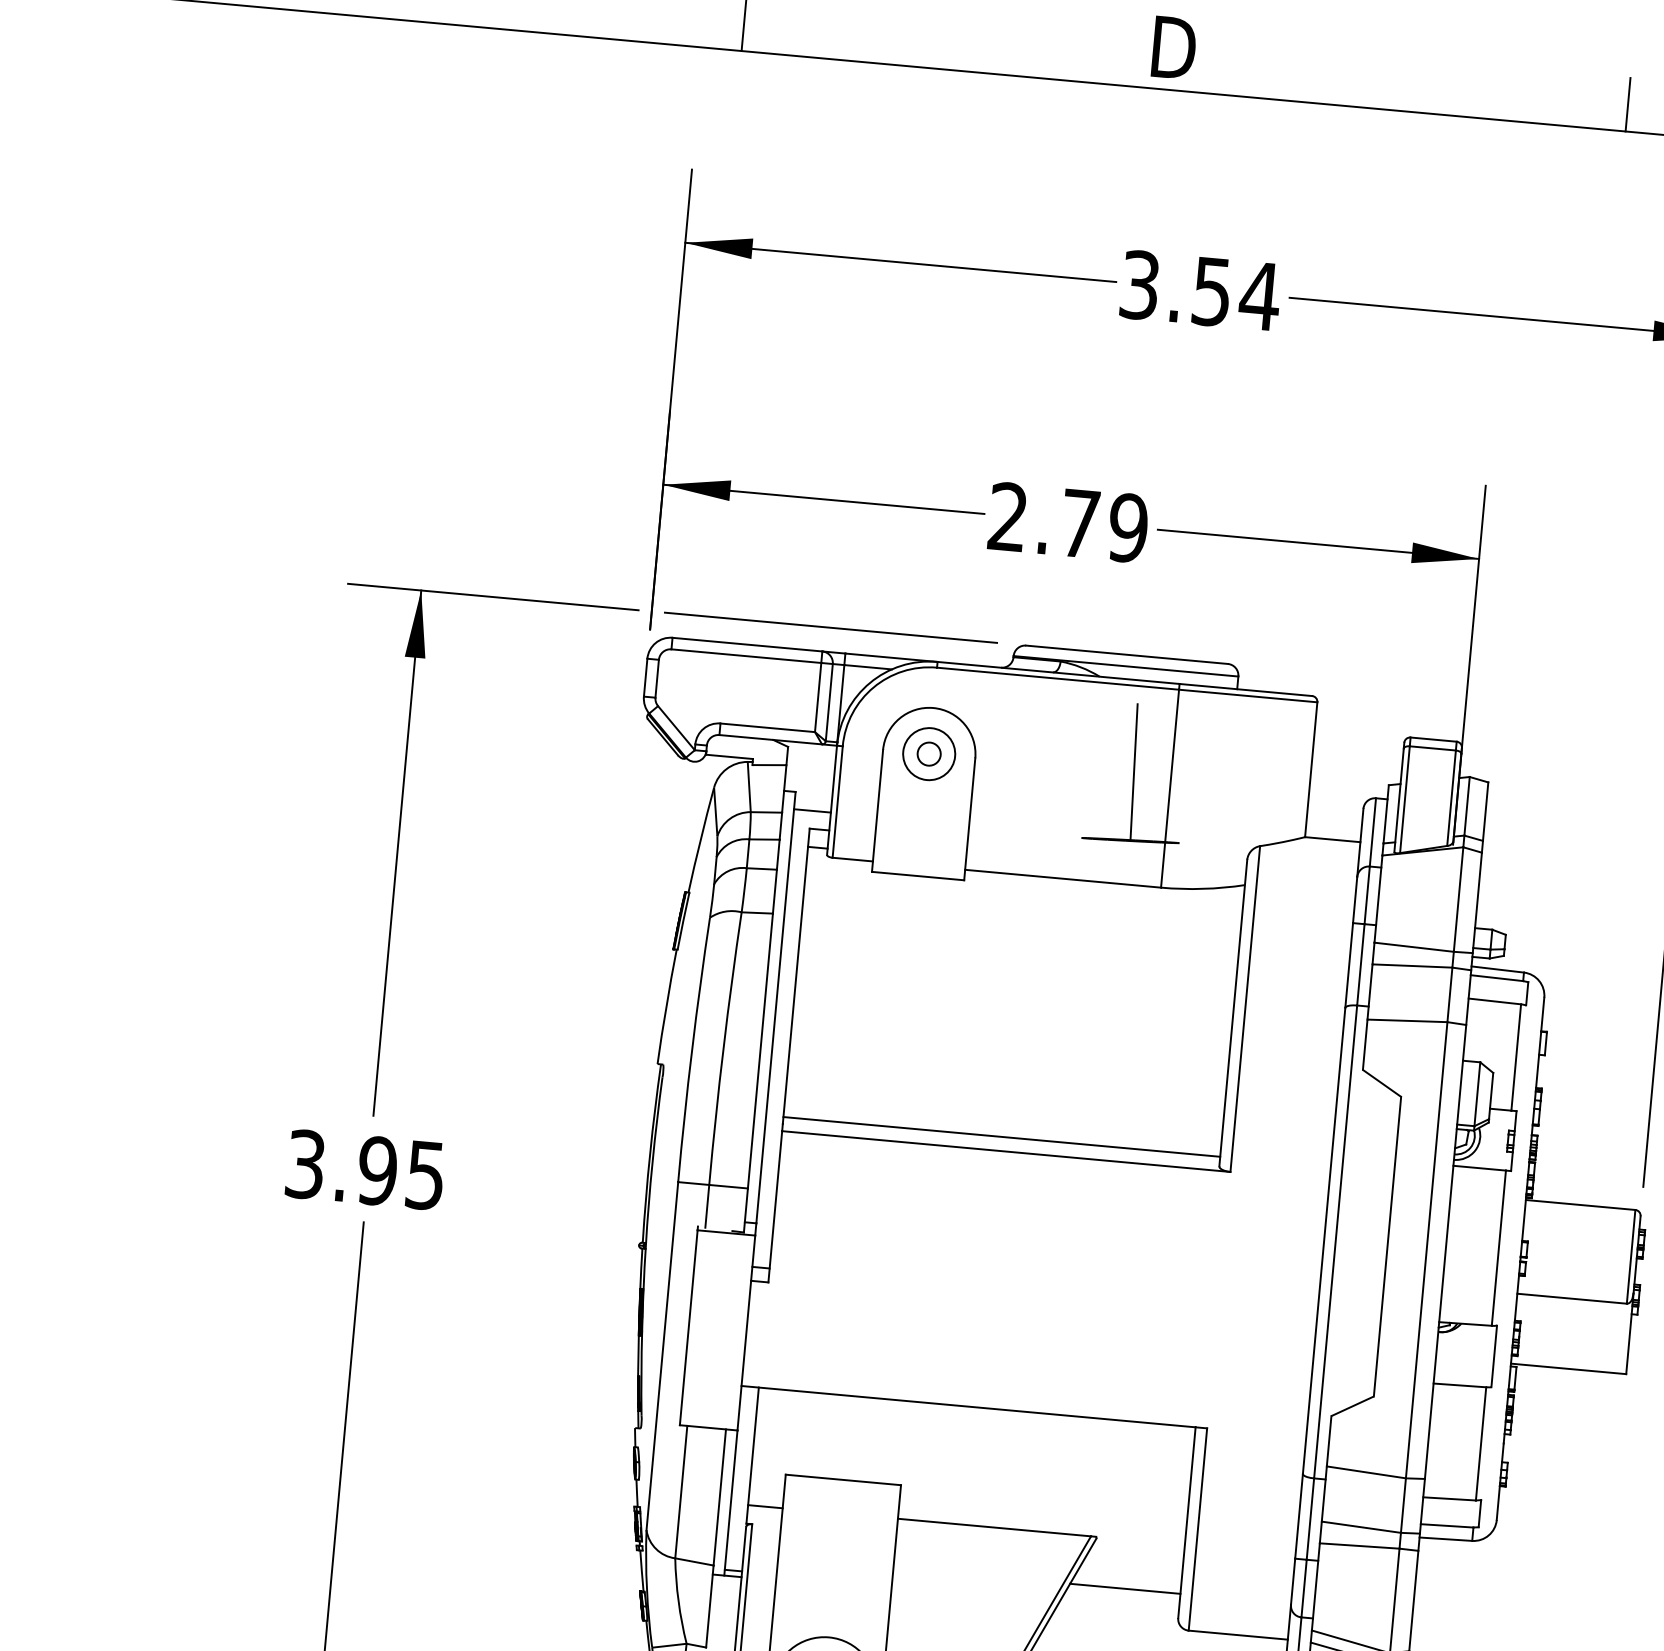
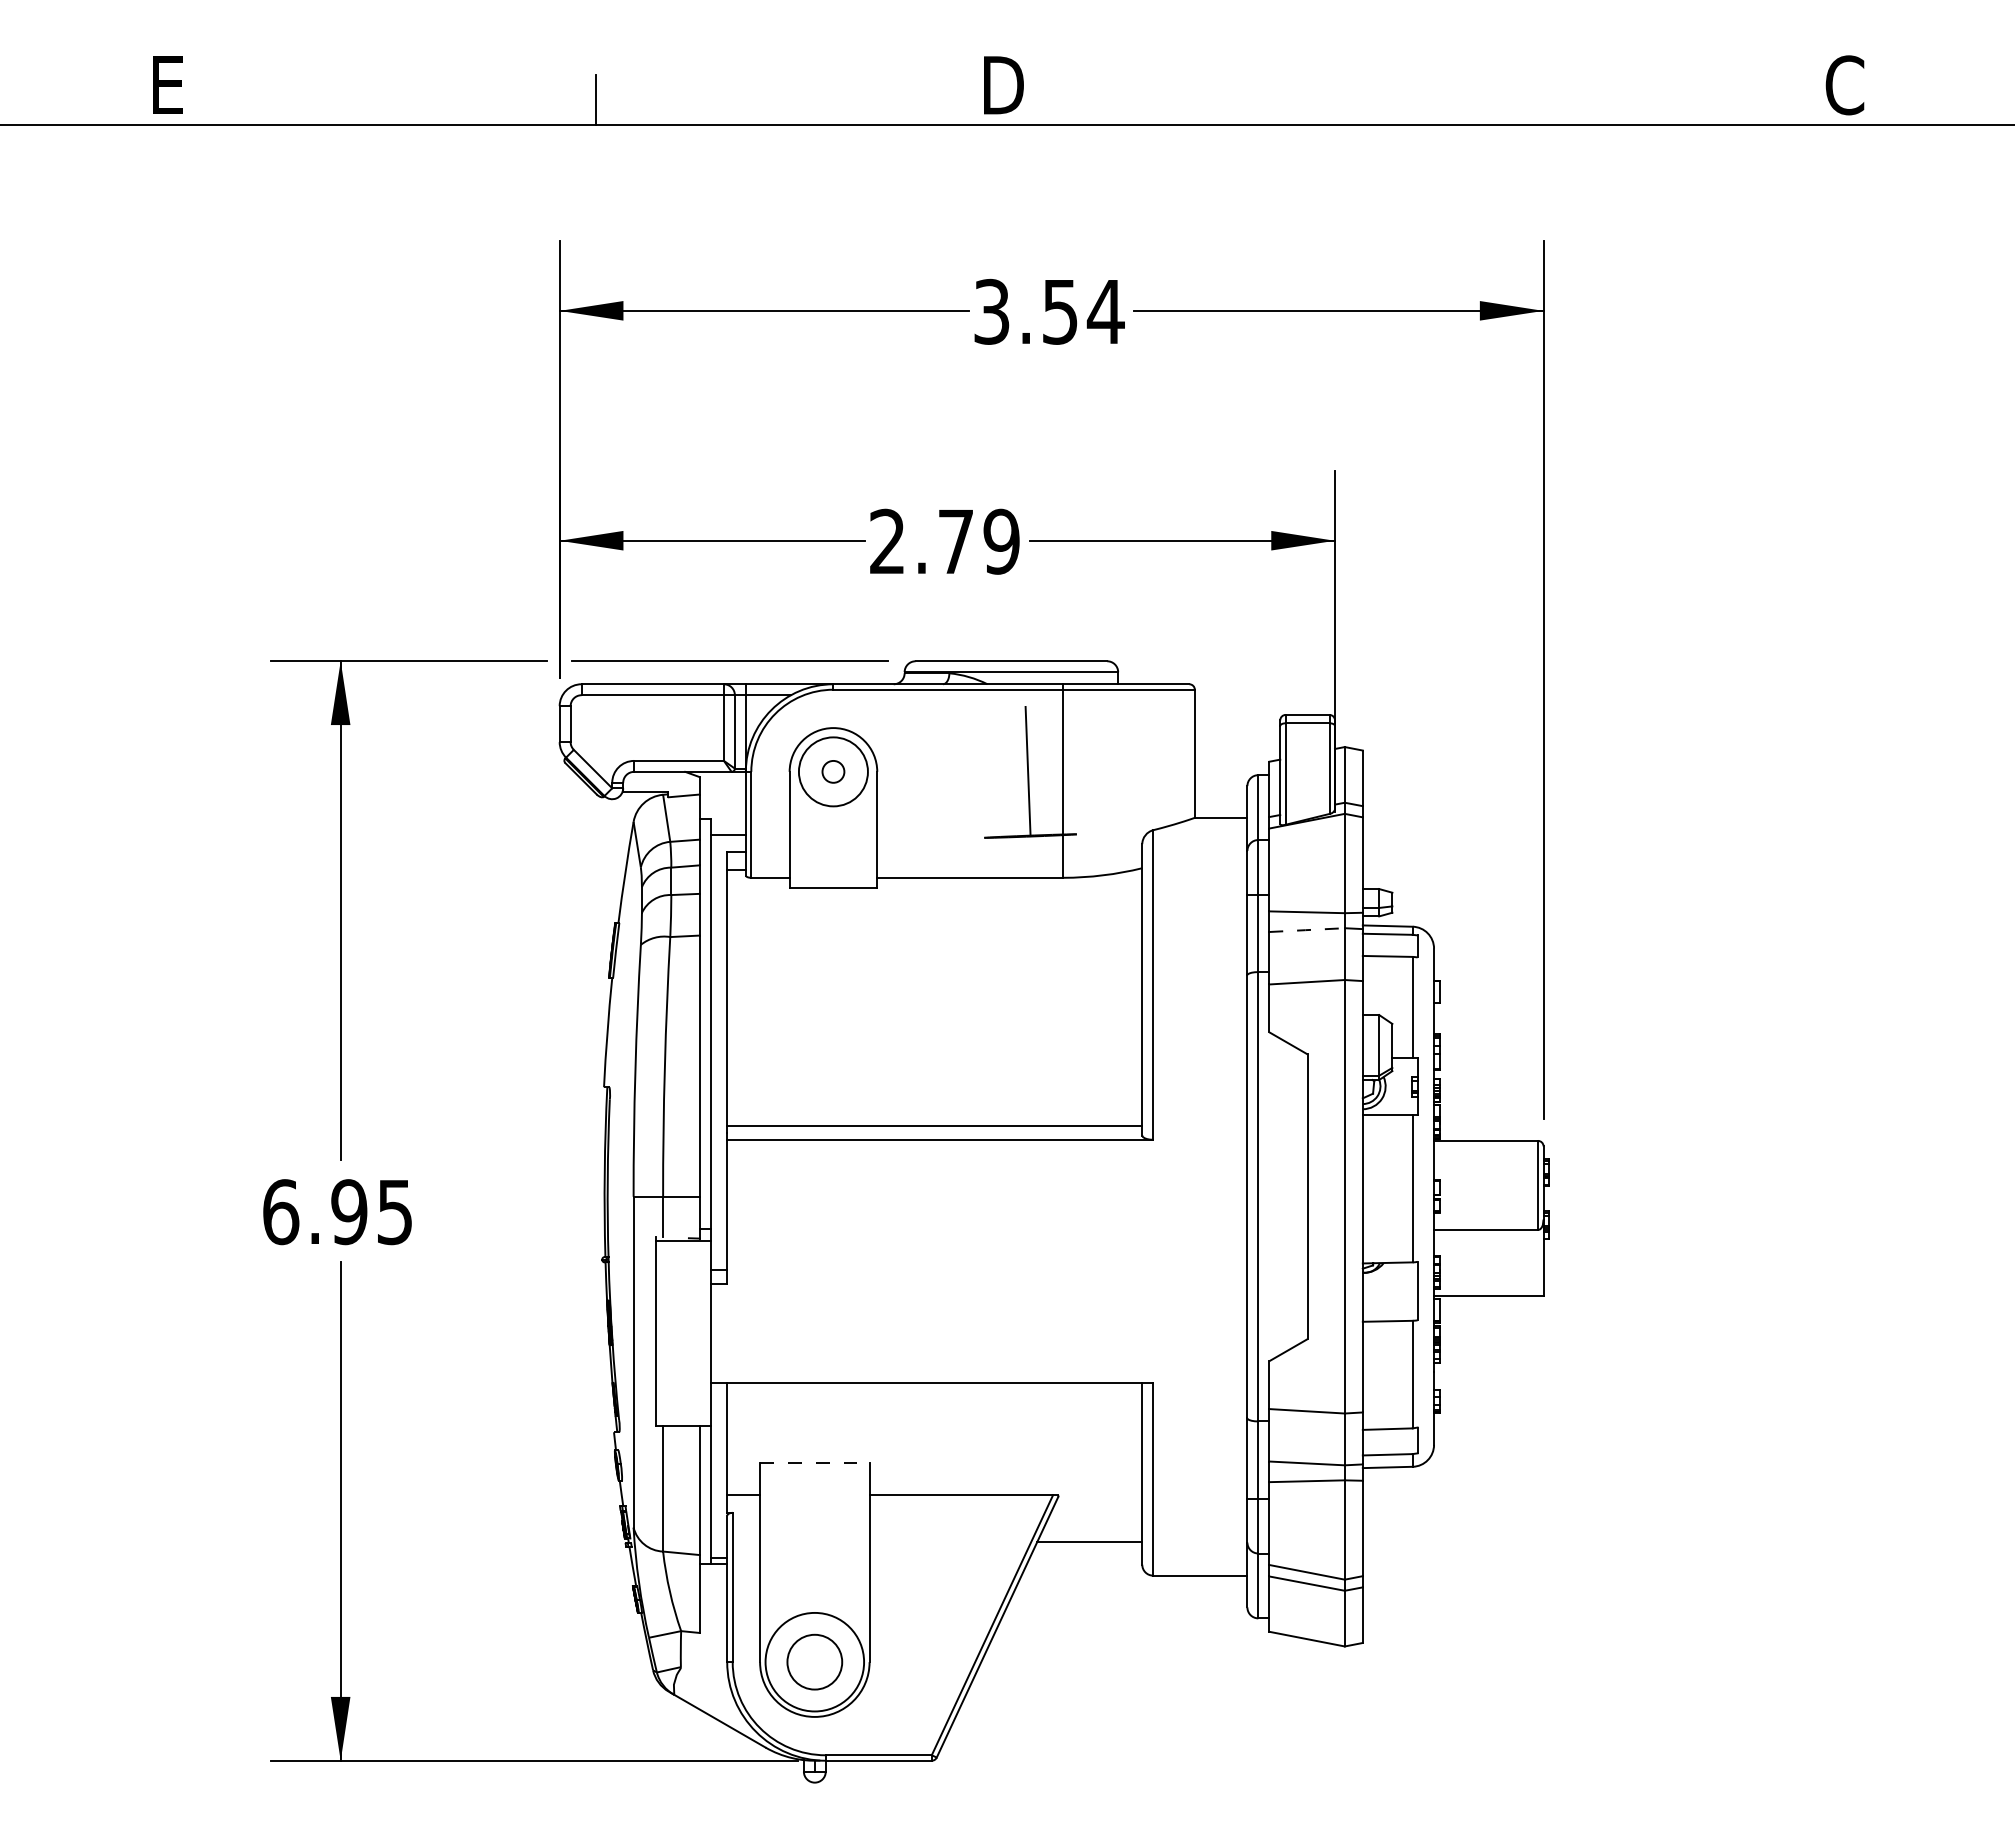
line: (1628, 104) -> (1436, 99), removed
circle: (929, 753) -> (833, 771), size x1.4
line: (1411, 966) -> (1306, 930), solid -> dashed
text: (306, 1164) -> (281, 1212), 3.95 -> 6.95
line: (843, 1480) -> (814, 1463), solid -> dashed

